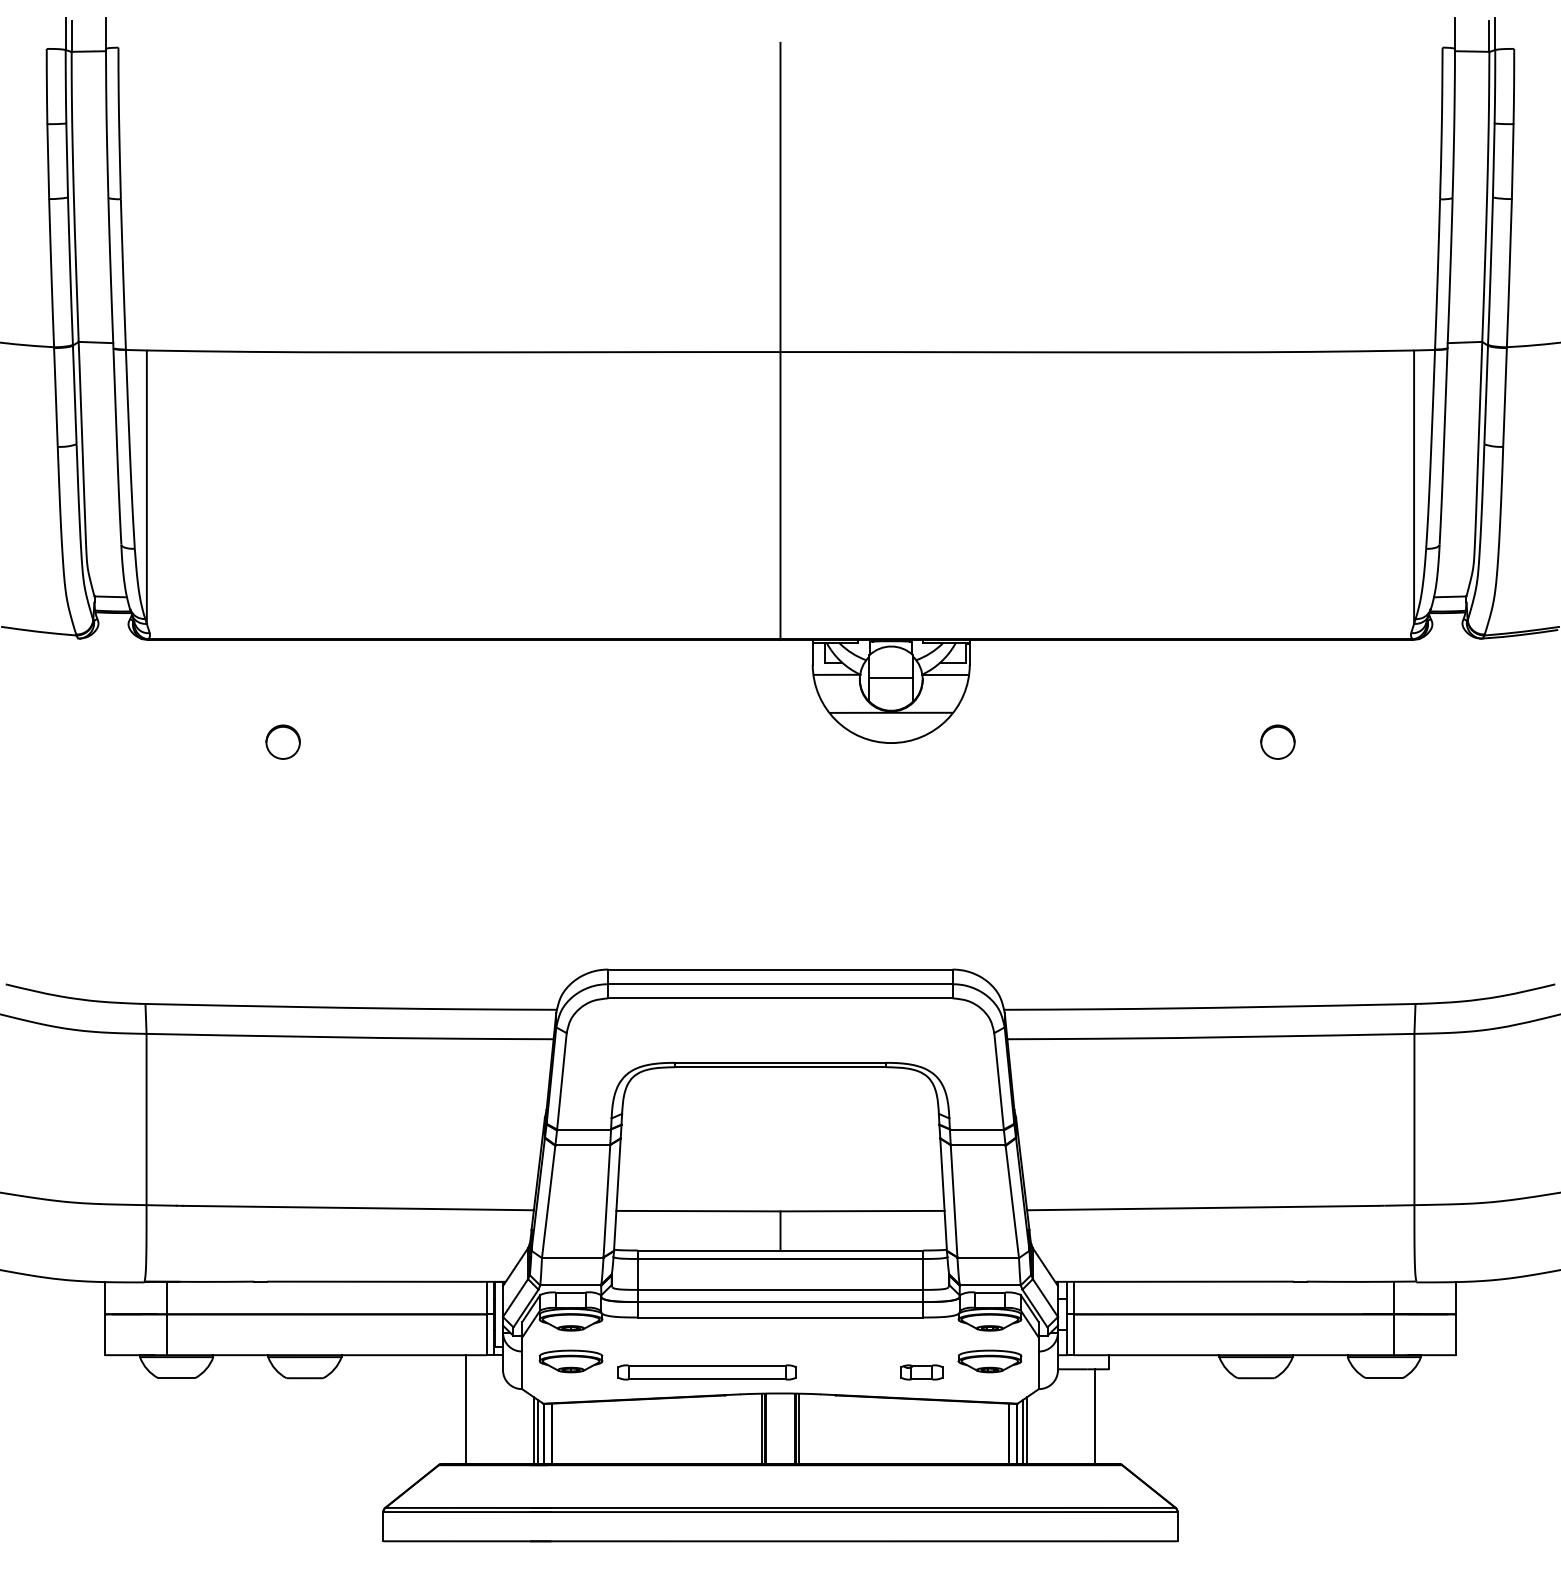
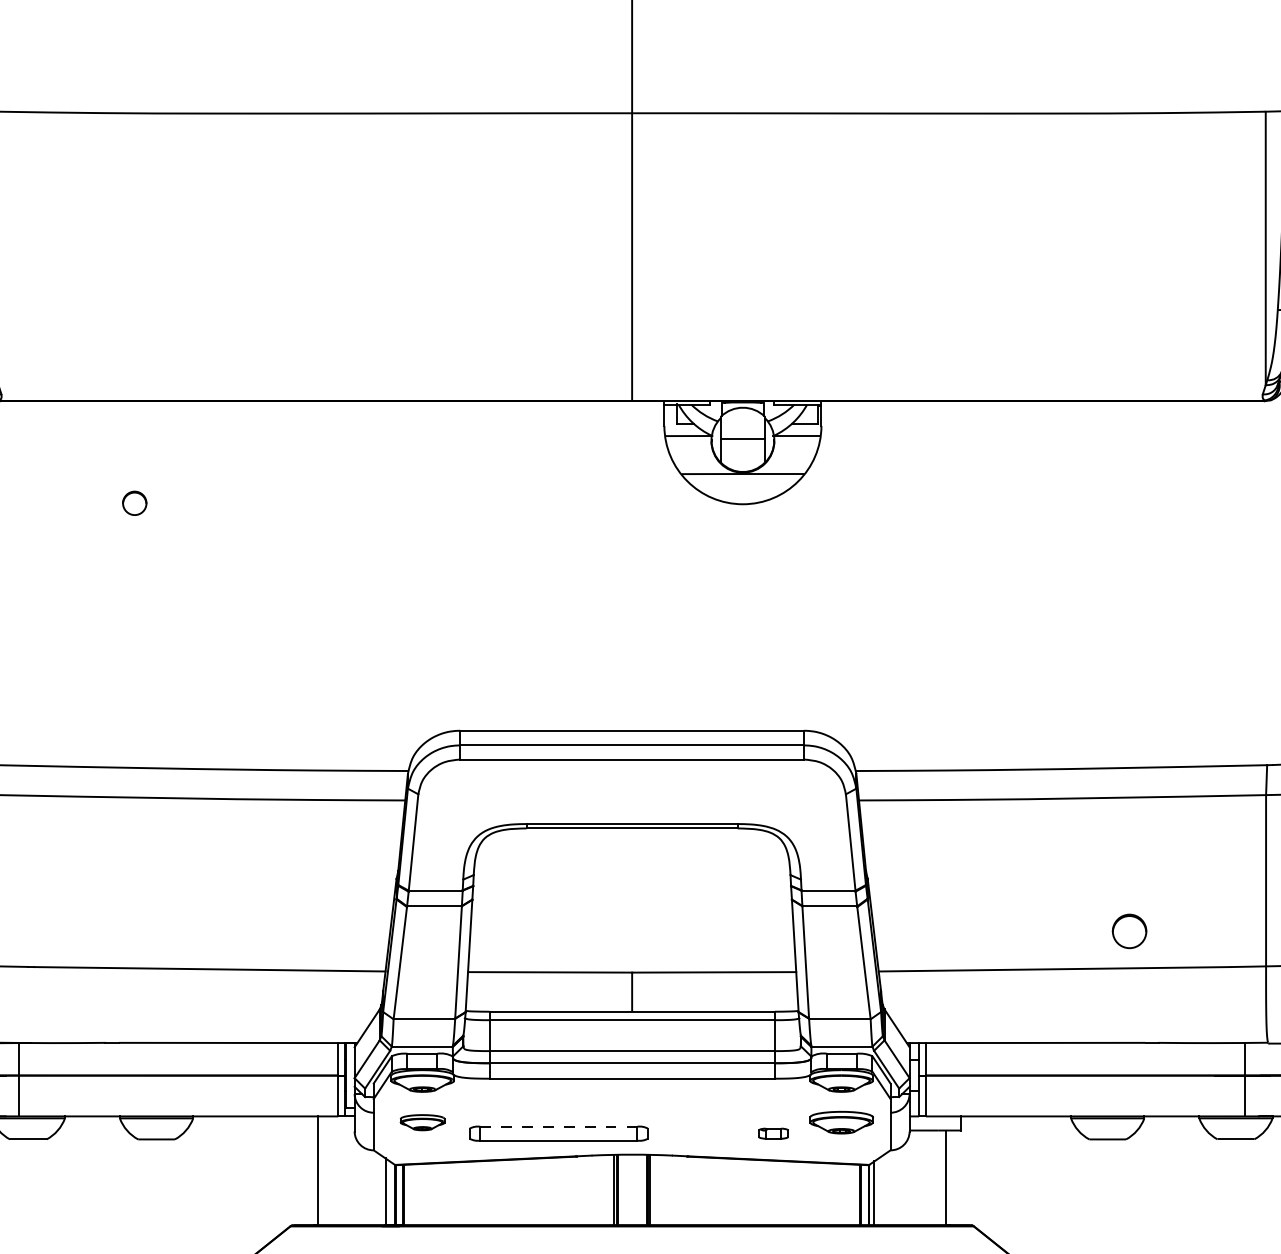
circle: (282, 741) -> (134, 502), size x0.7
circle: (1277, 741) -> (1129, 930), moved
part: (570, 1361) -> (422, 1122), size x0.7
line: (707, 1365) -> (559, 1126), solid -> dashed
part: (921, 1372) -> (773, 1133), size x0.7
line: (1027, 1430) -> (879, 1191), removed
line: (538, 1432) -> (390, 1193), removed

